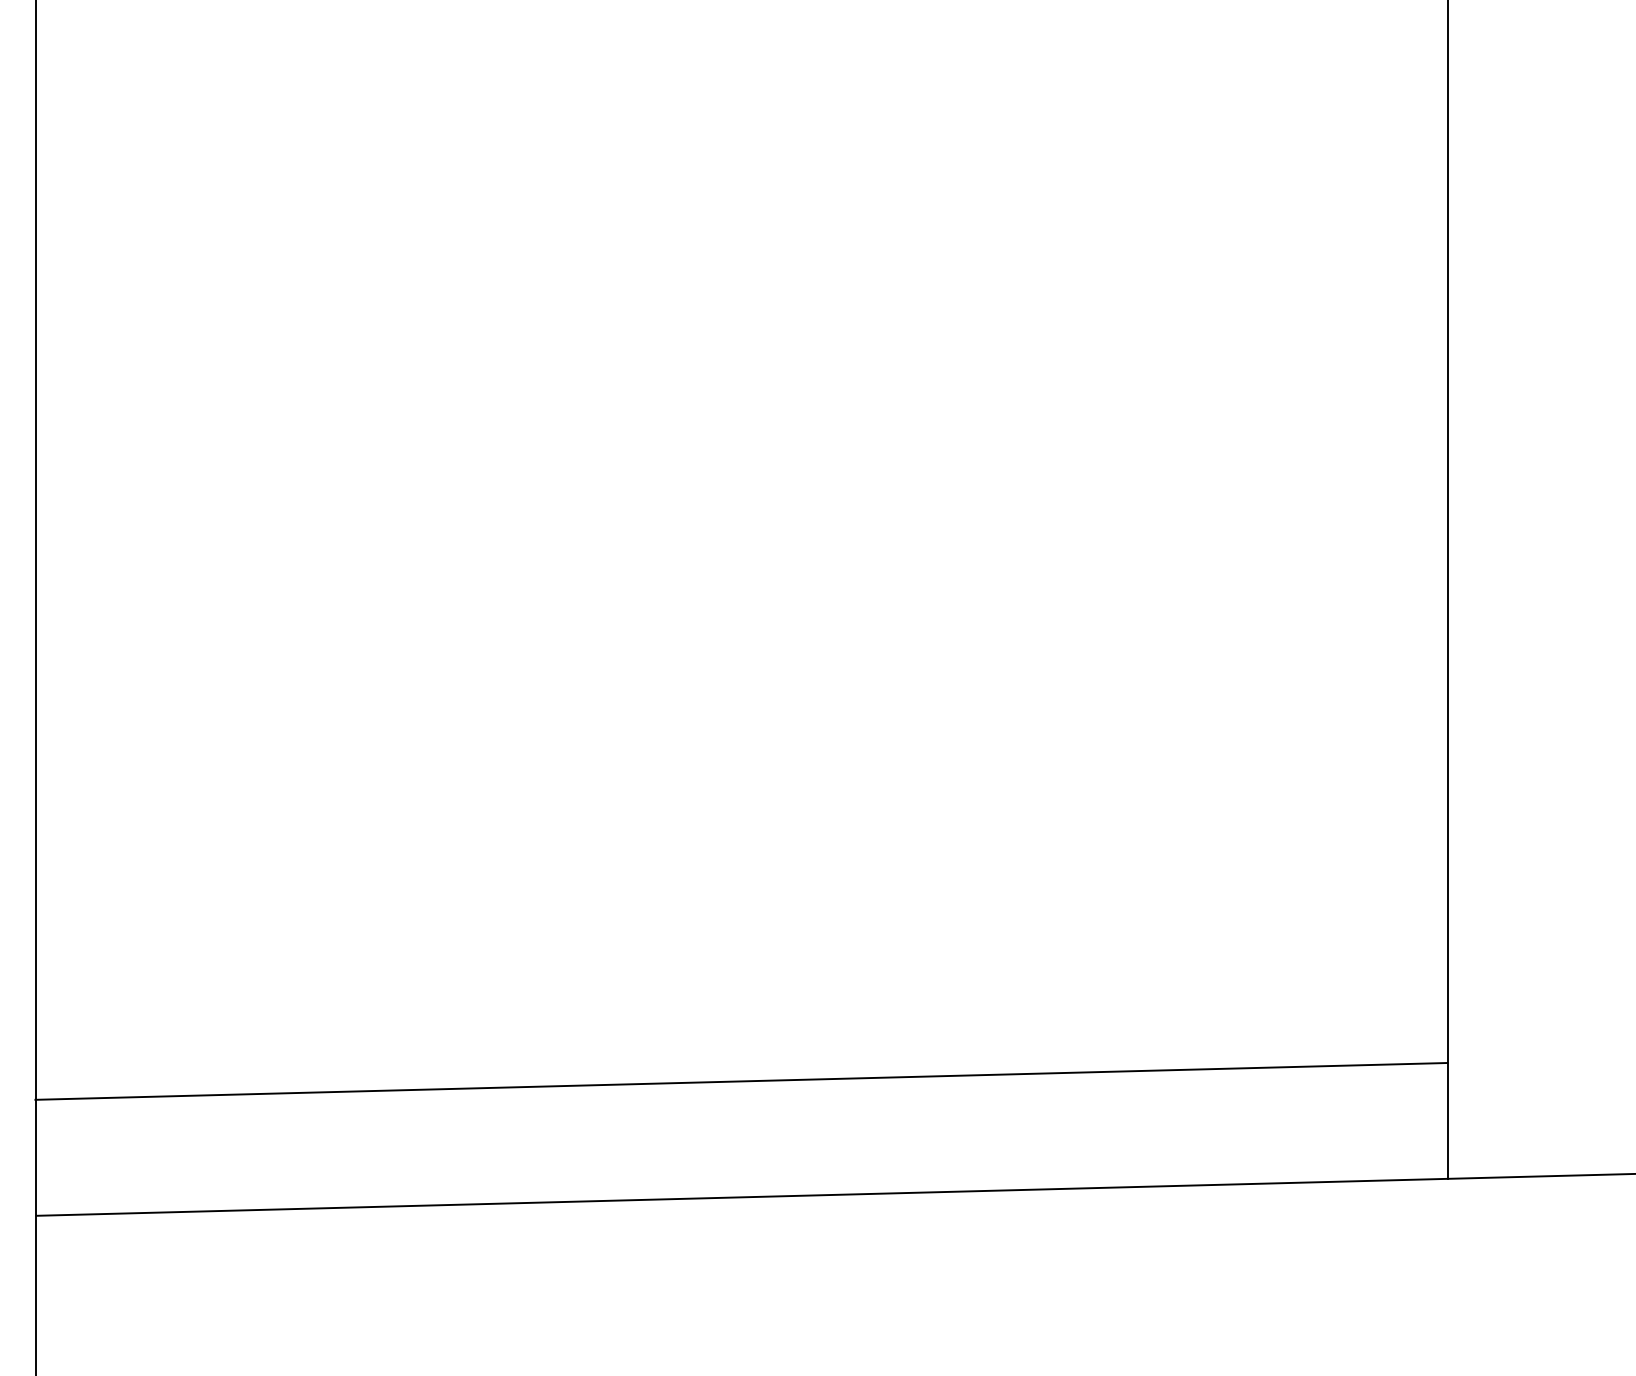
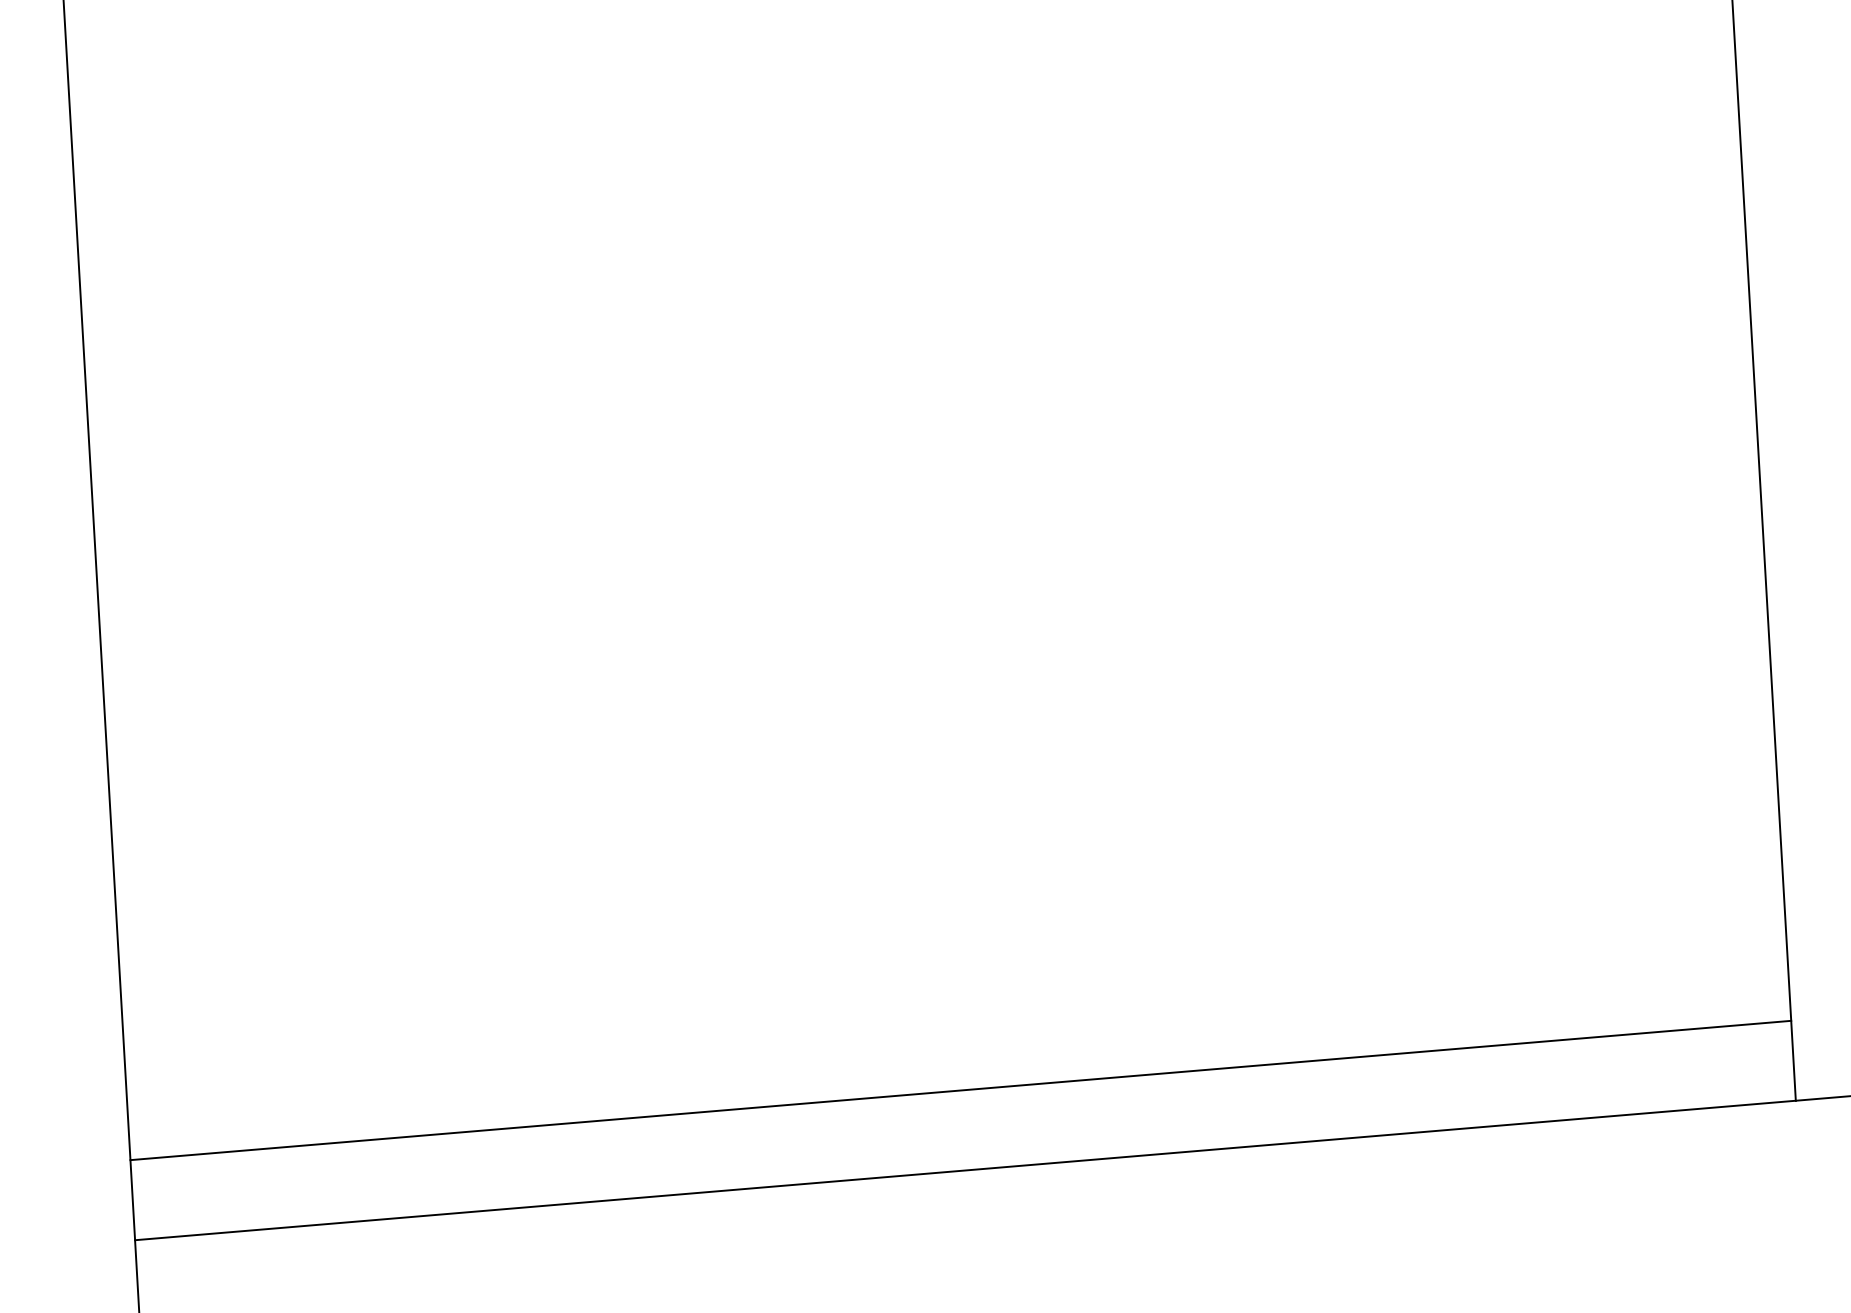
line: (741, 1081) -> (960, 1090), moved

